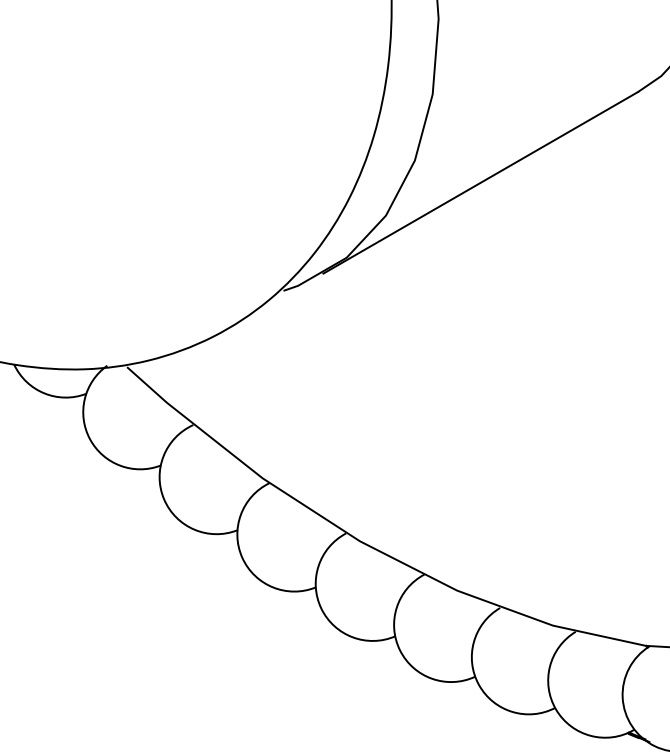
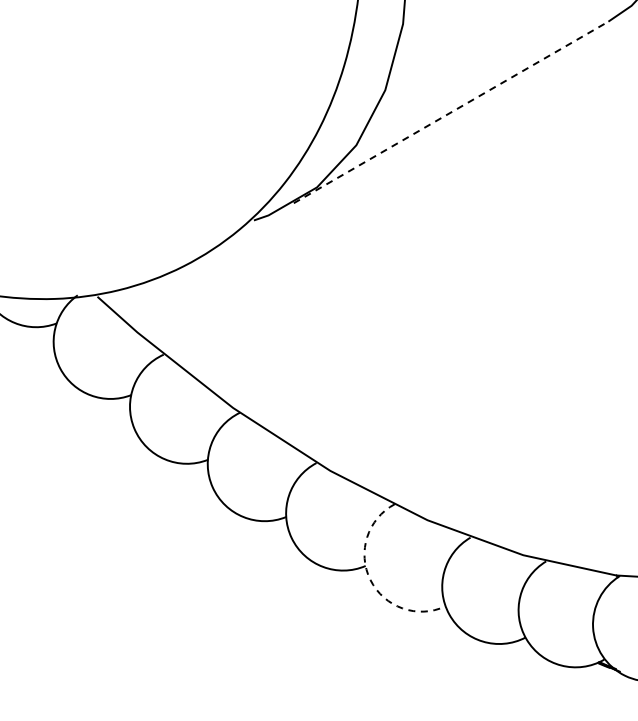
line: (480, 182) -> (450, 112), solid -> dashed
arc: (400, 650) -> (370, 580), solid -> dashed

